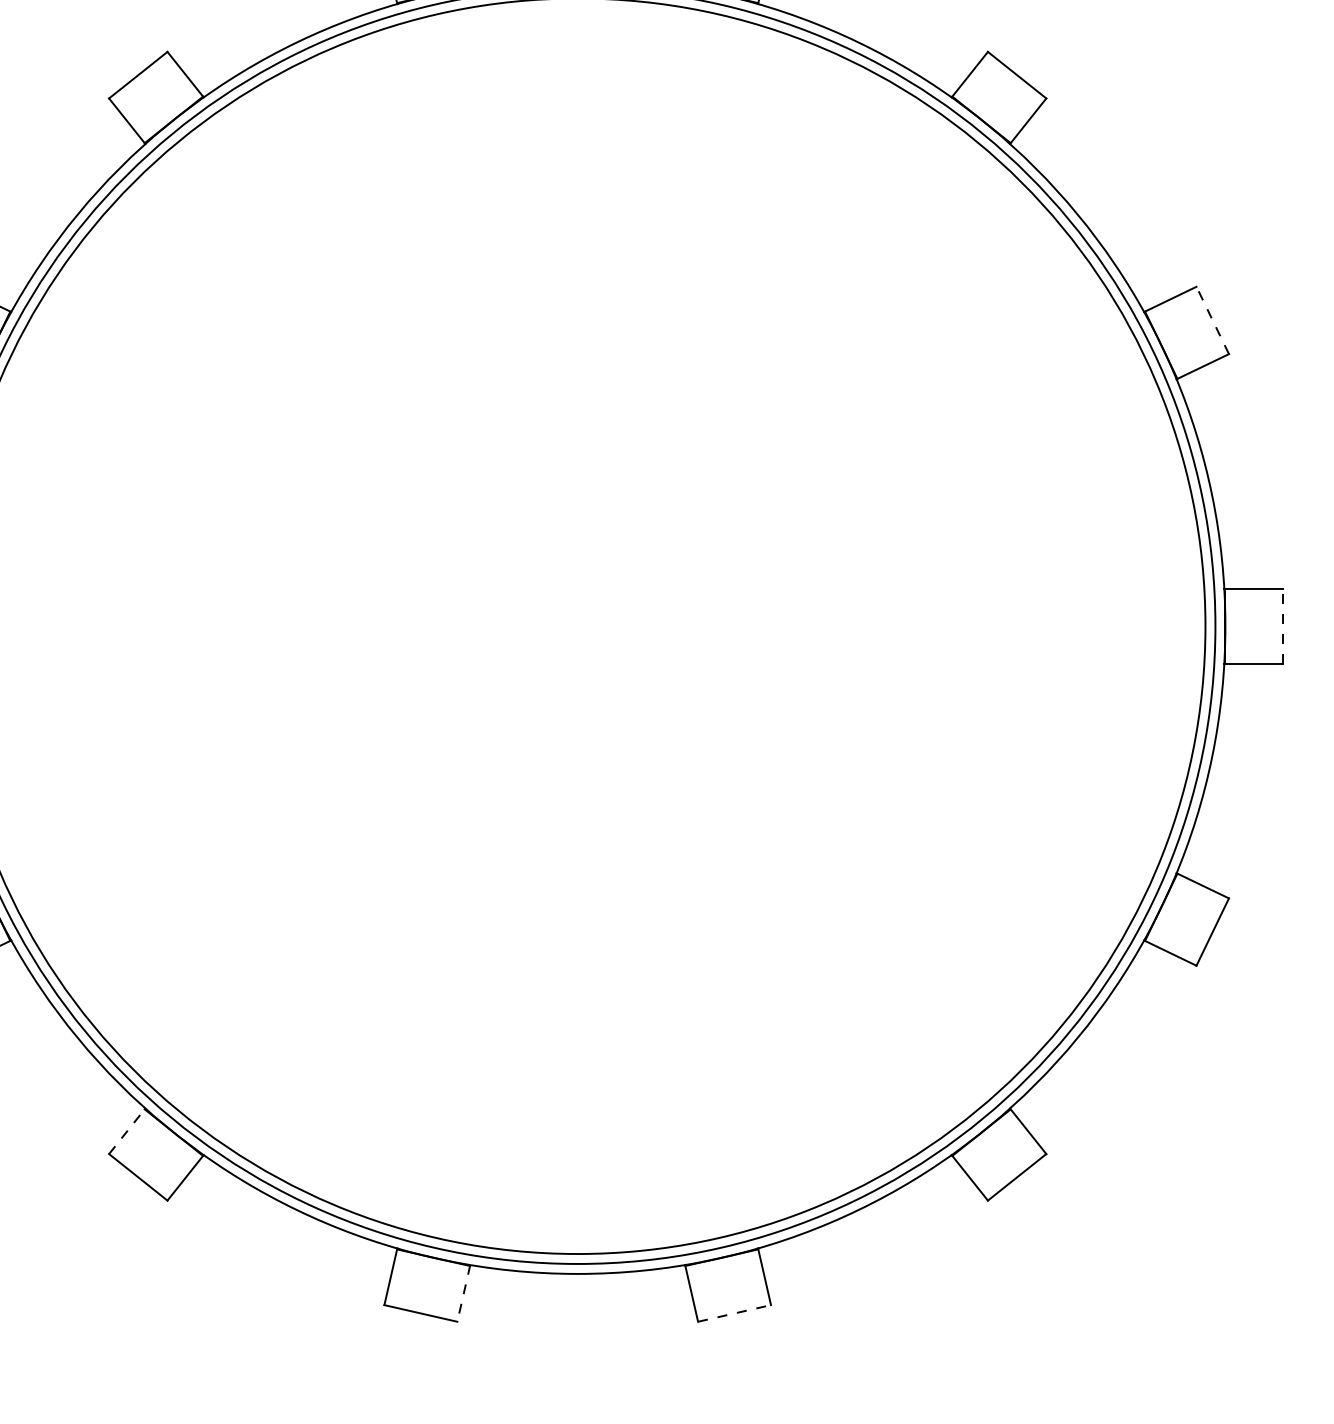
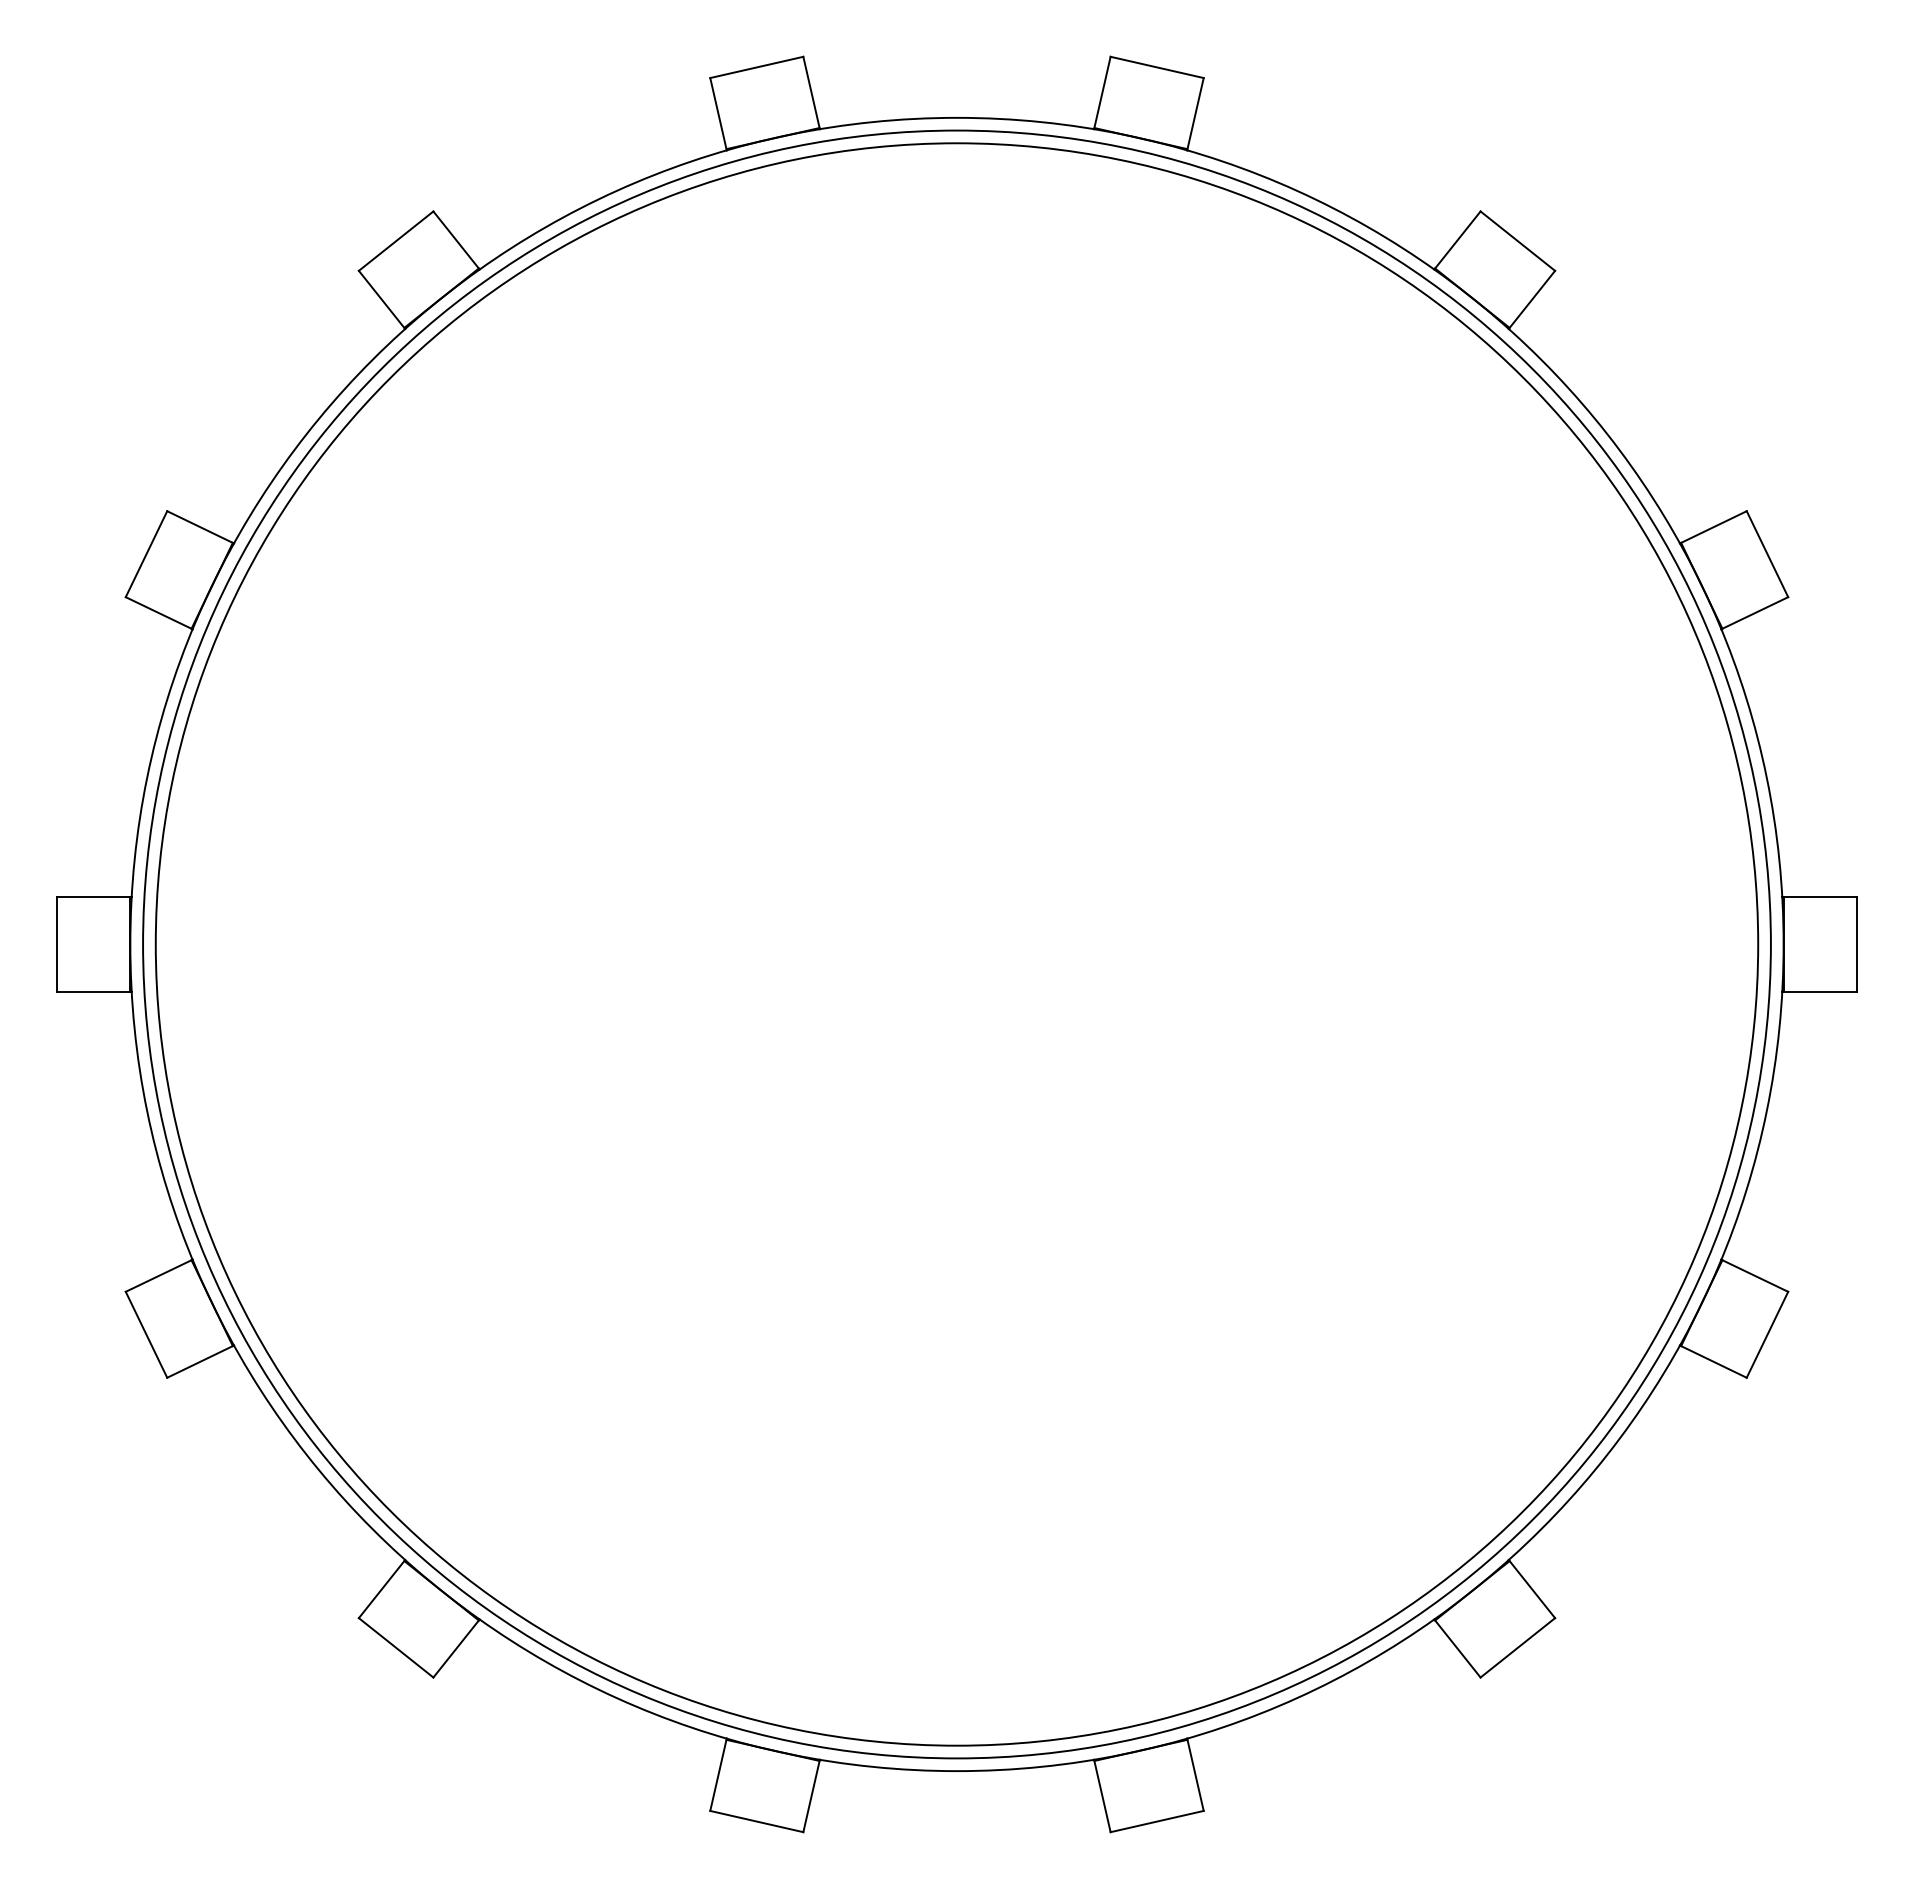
line: (1212, 320) -> (1767, 554), dashed -> solid
line: (1282, 626) -> (1856, 944), dashed -> solid
line: (127, 1130) -> (382, 1588), dashed -> solid
line: (463, 1293) -> (811, 1796), dashed -> solid
line: (734, 1313) -> (1157, 1821), dashed -> solid

